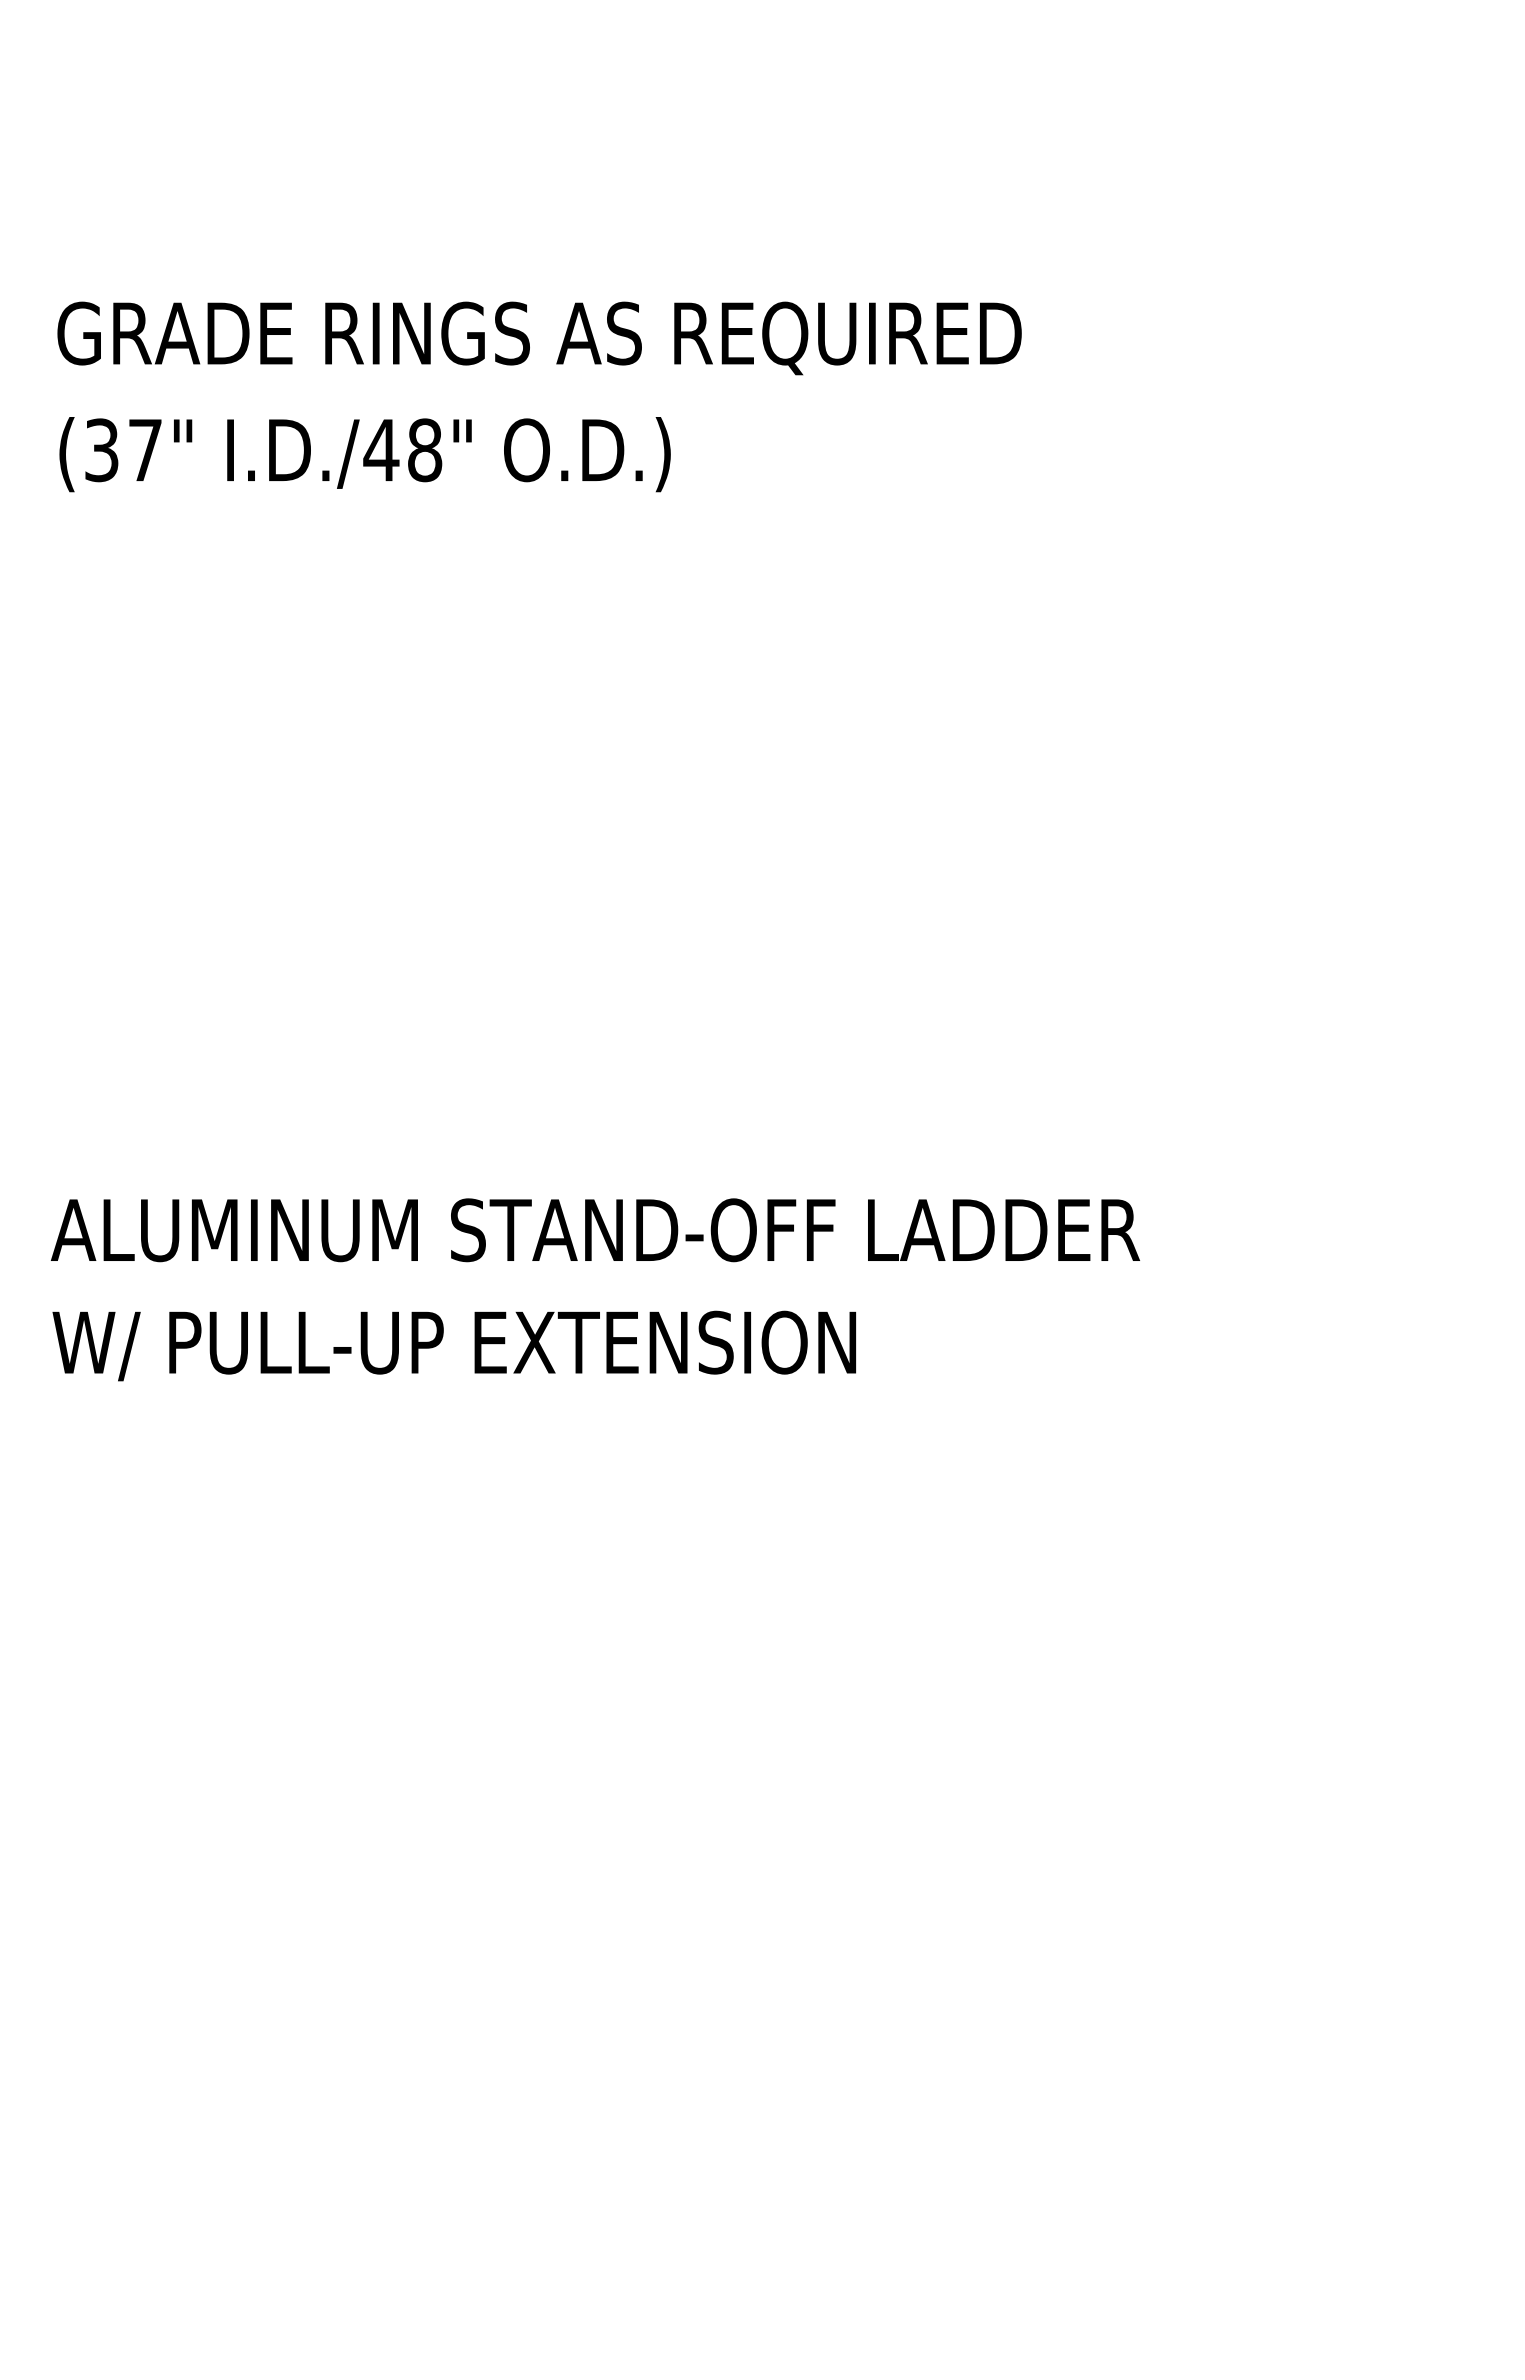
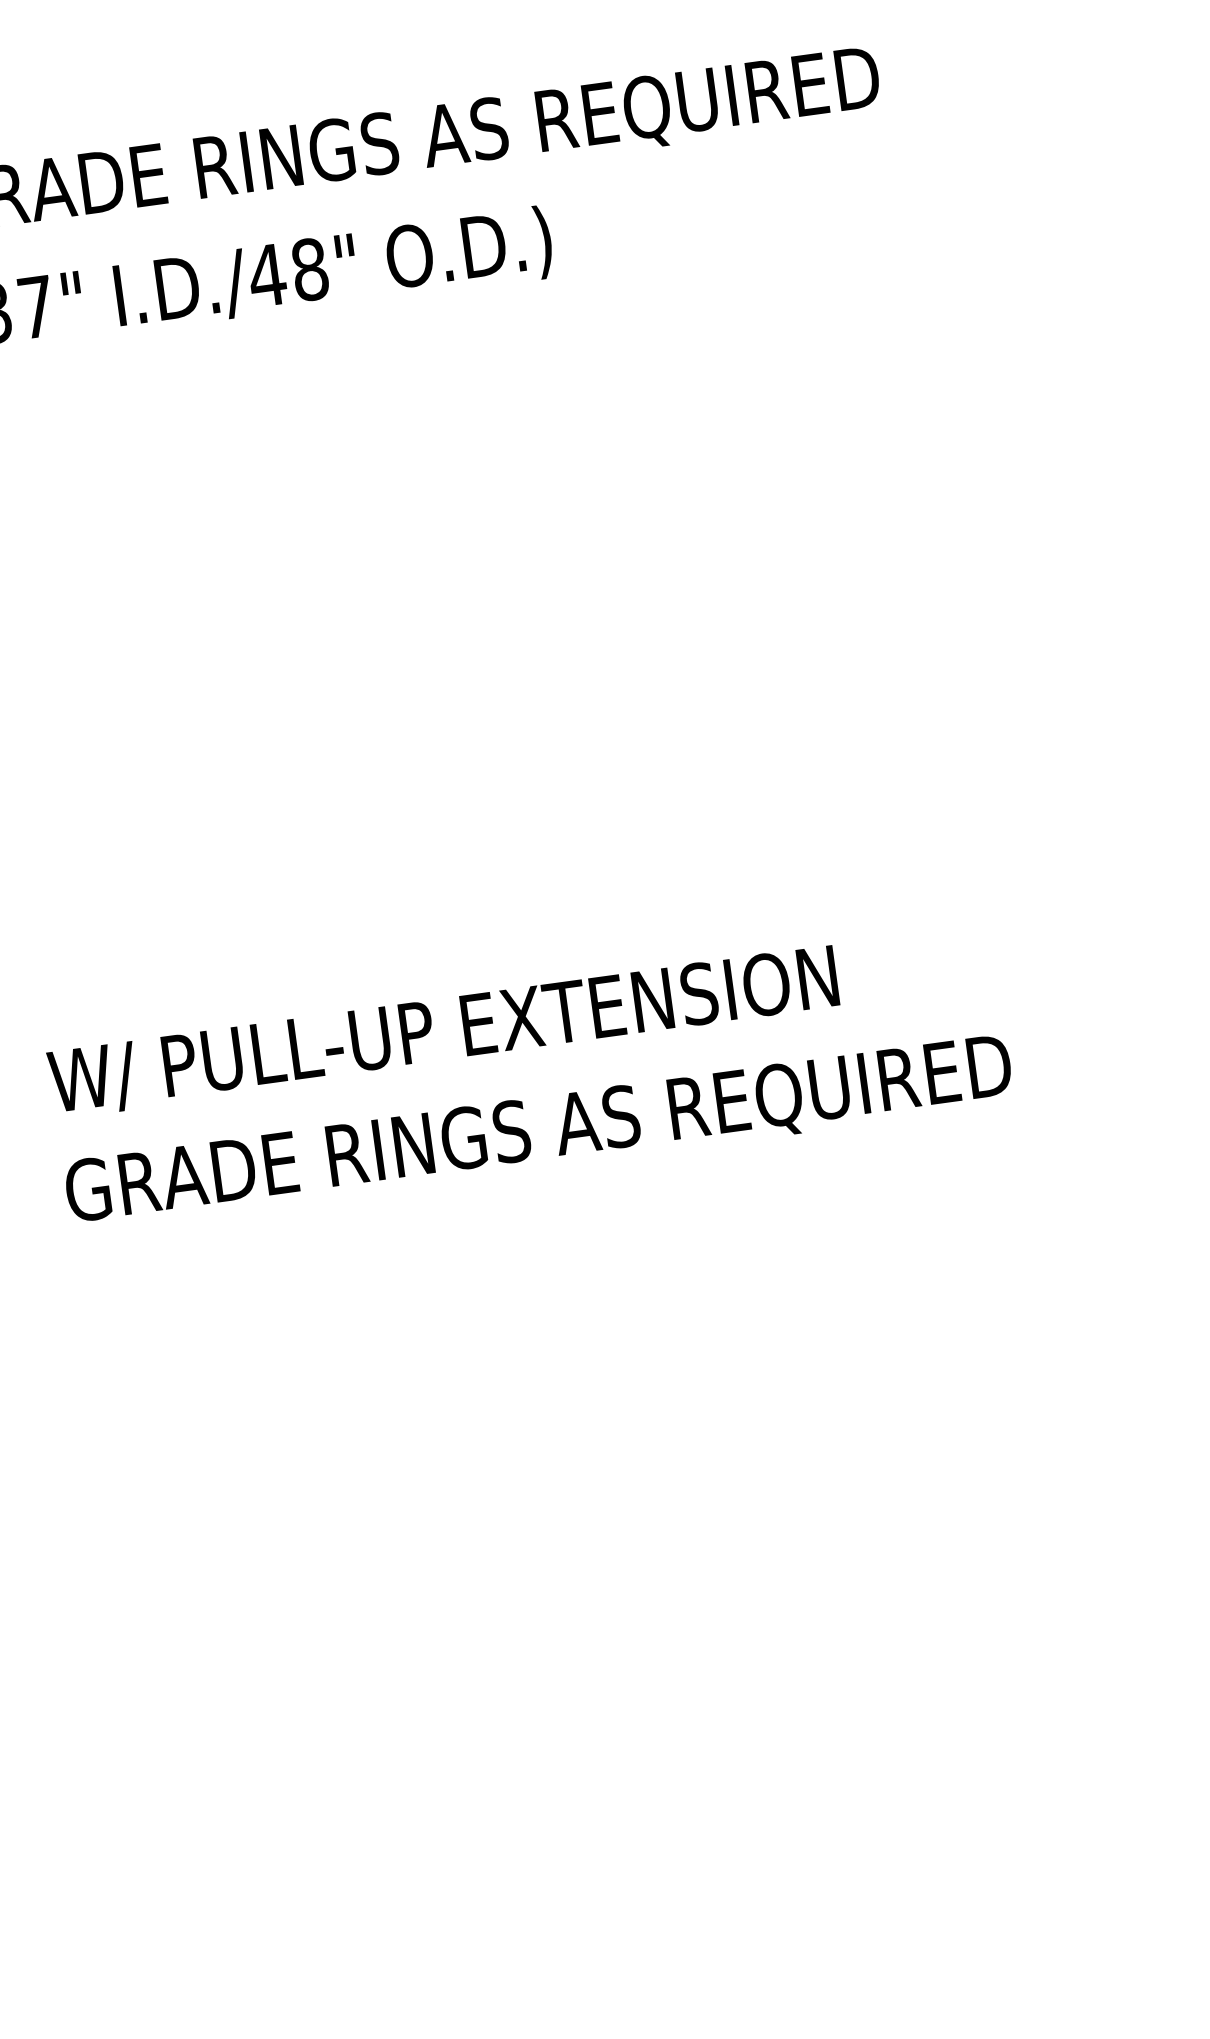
text: (595, 1233) -> (581, 1013), ALUMINUM STAND-OFF LADDER -> W/ PULL-UP EXTENSION
text: (535, 1347) -> (538, 1132), W/ PULL-UP EXTENSION -> GRADE RINGS AS REQUIRED

